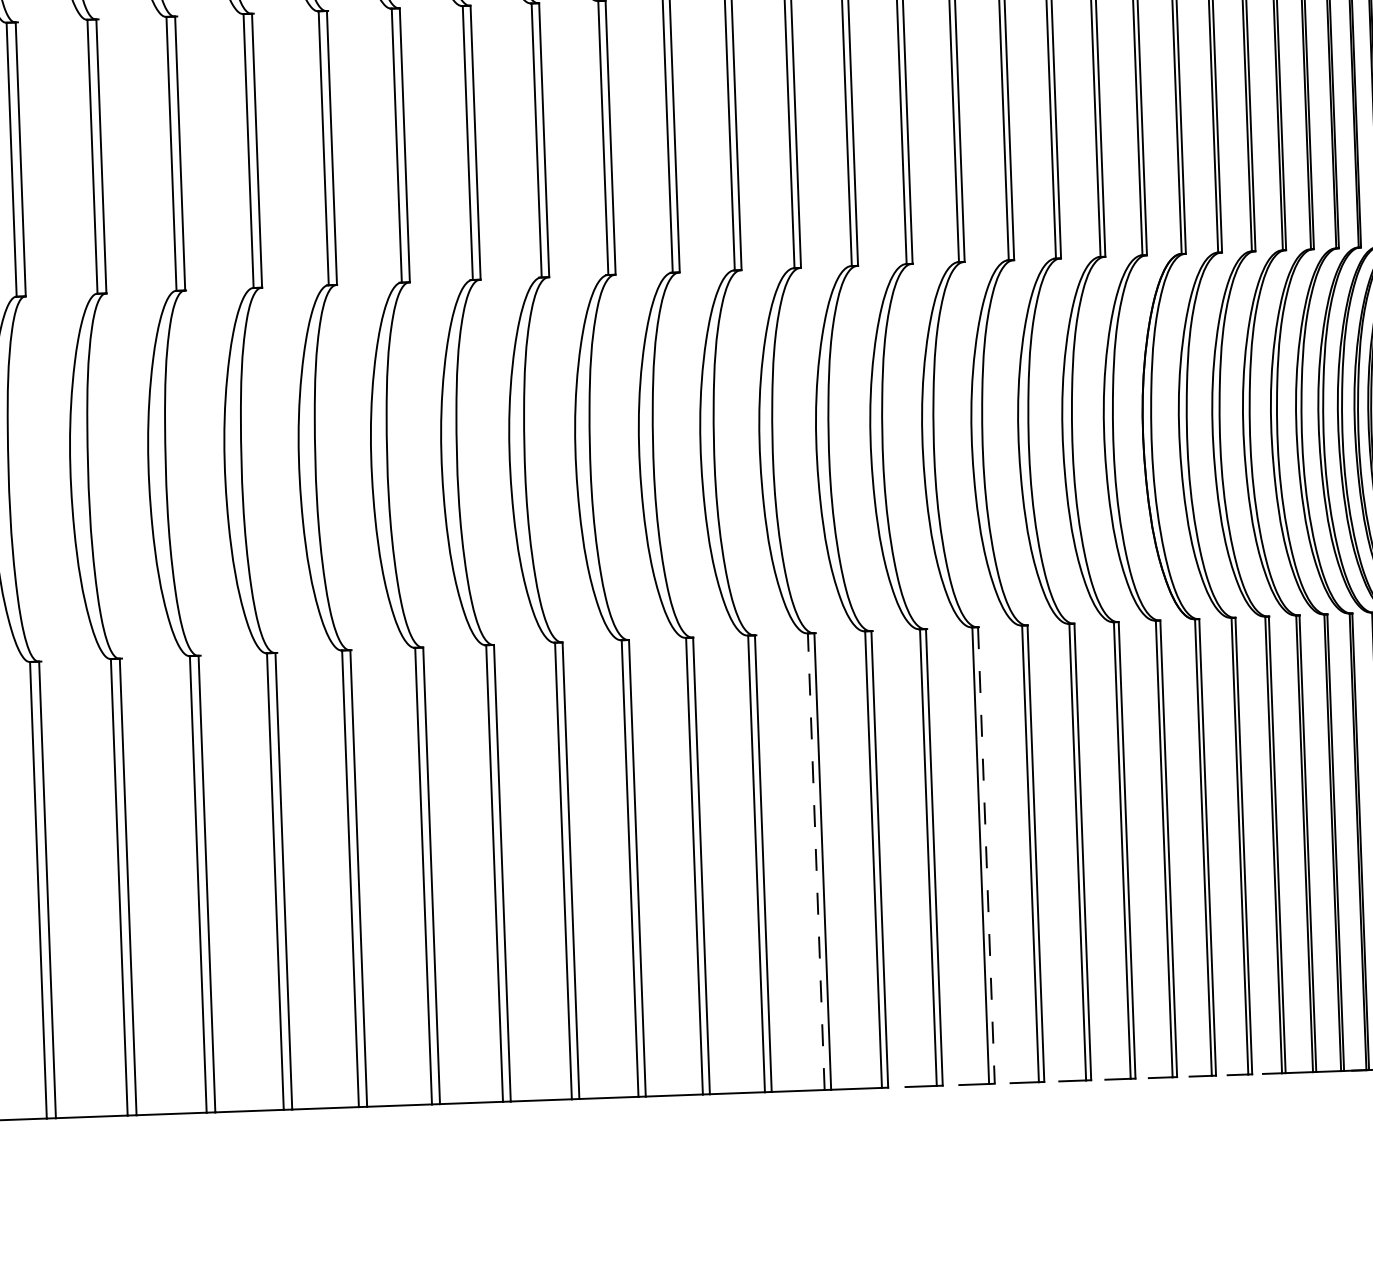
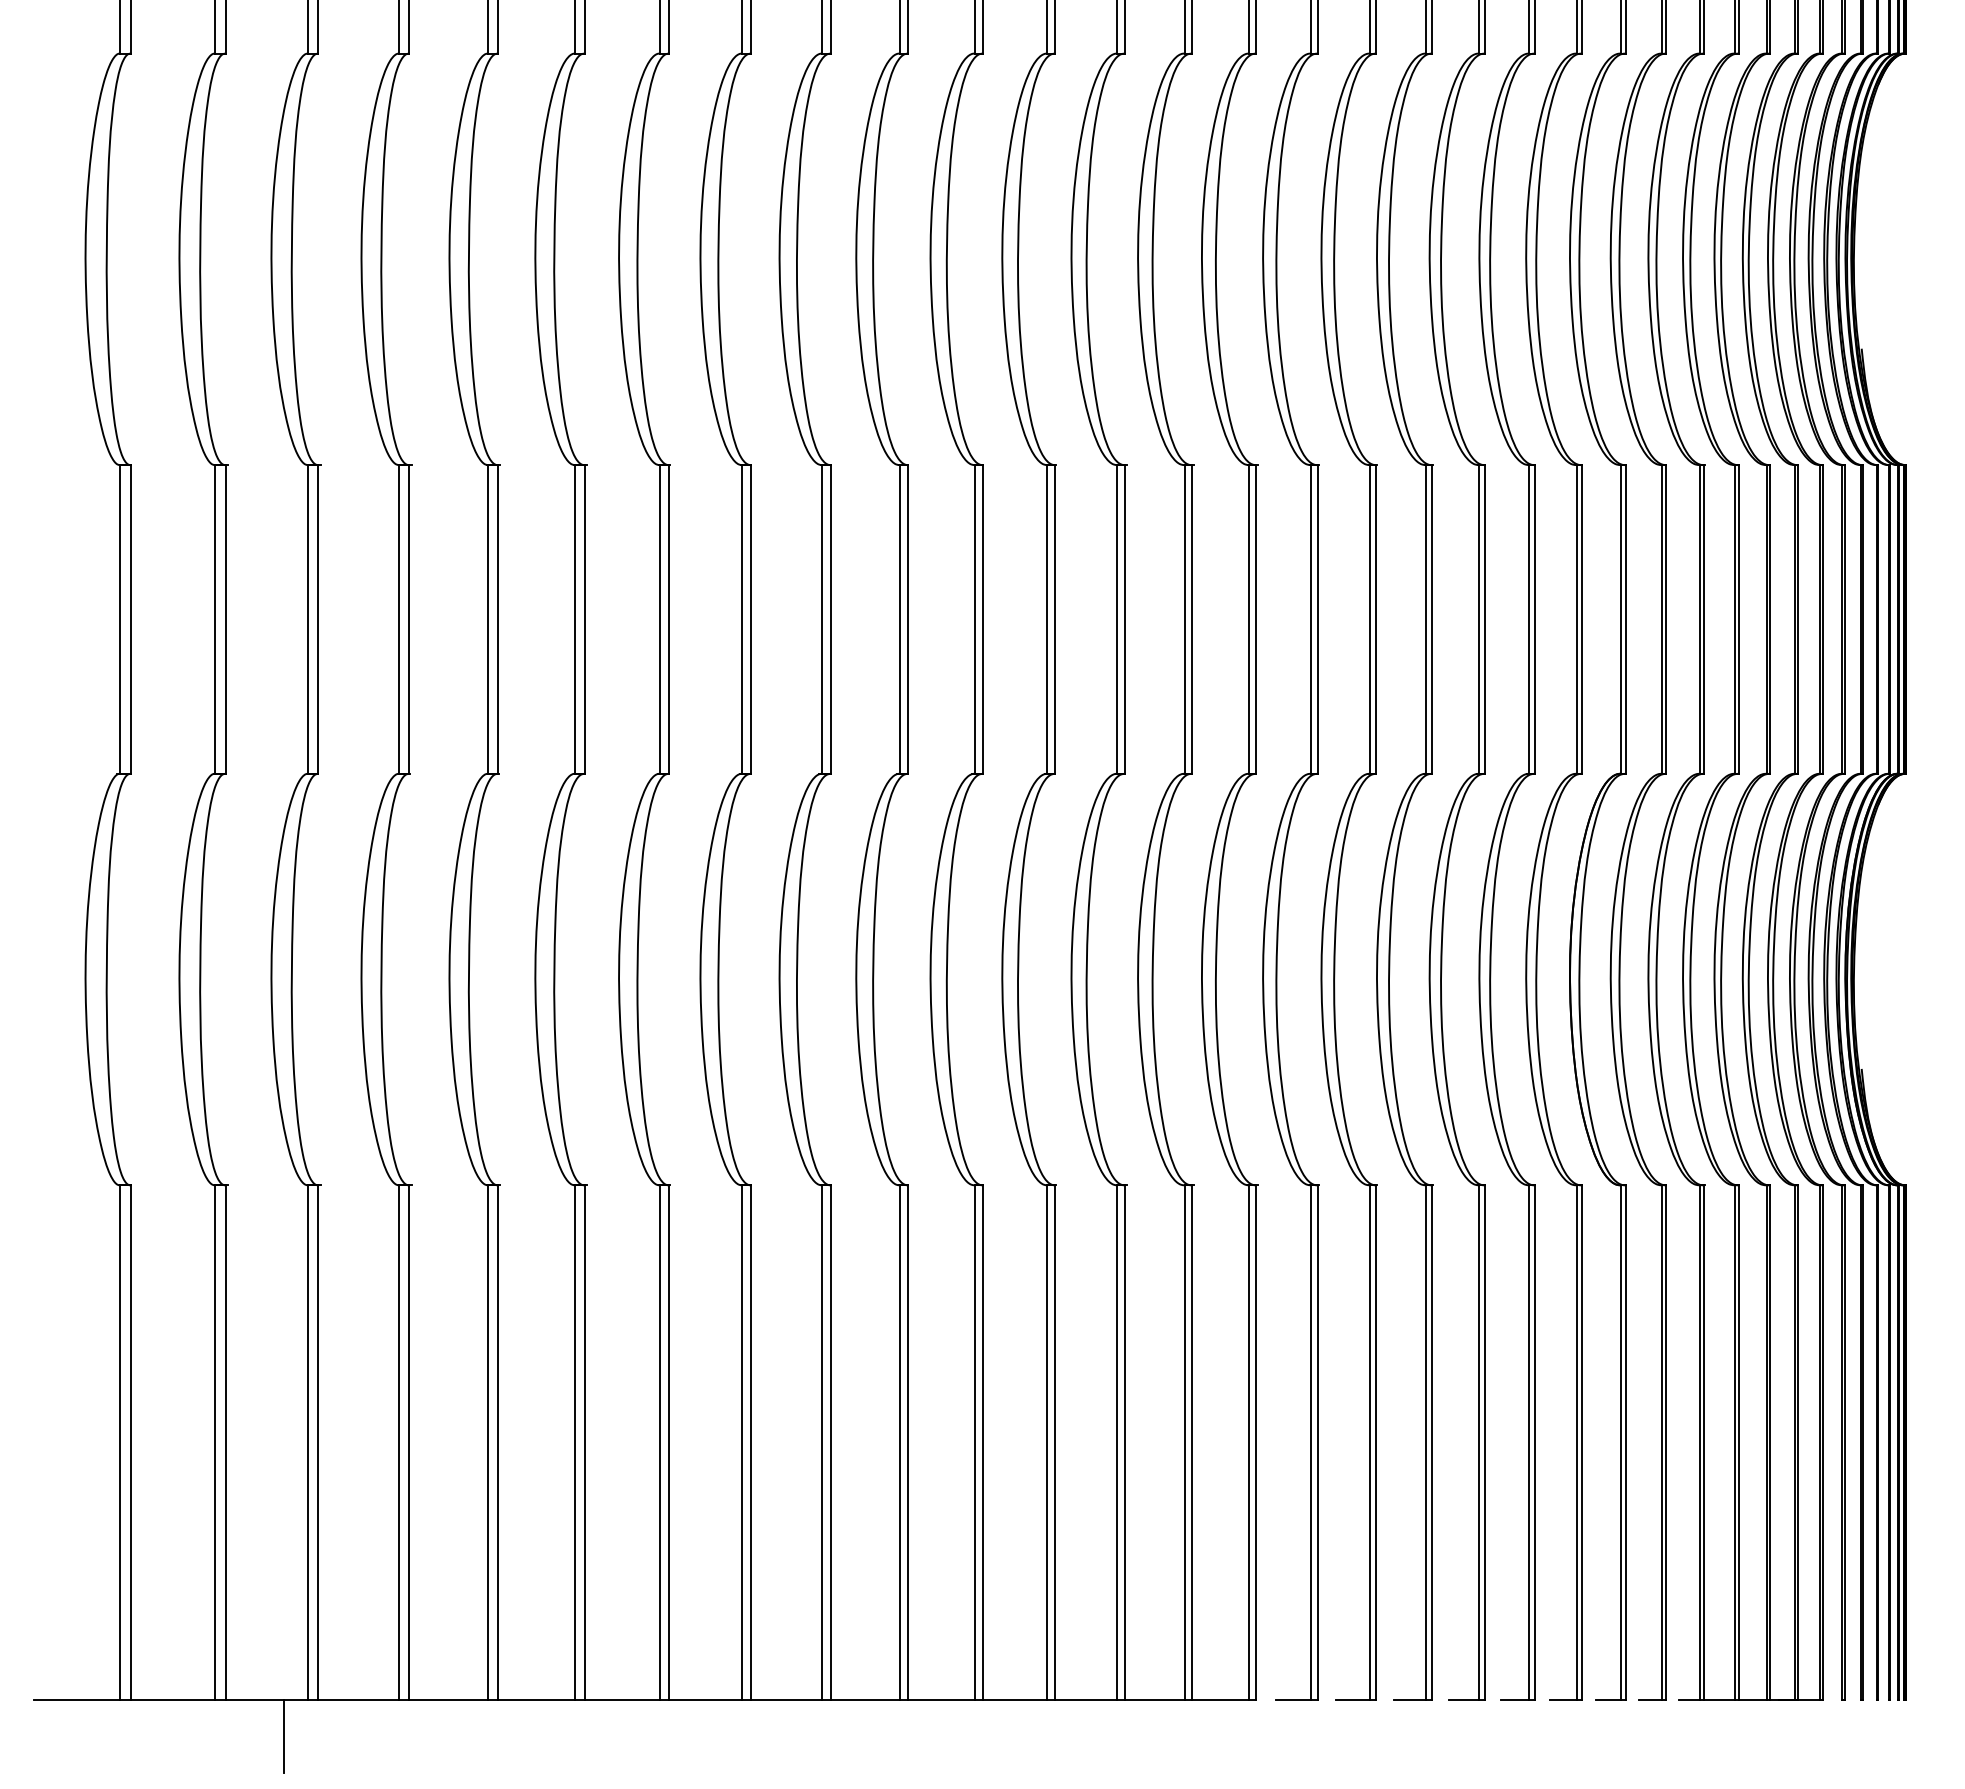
line: (986, 856) -> (1376, 1443), dashed -> solid
line: (816, 861) -> (1184, 1442), dashed -> solid
line: (26, 1151) -> (284, 1735), added

